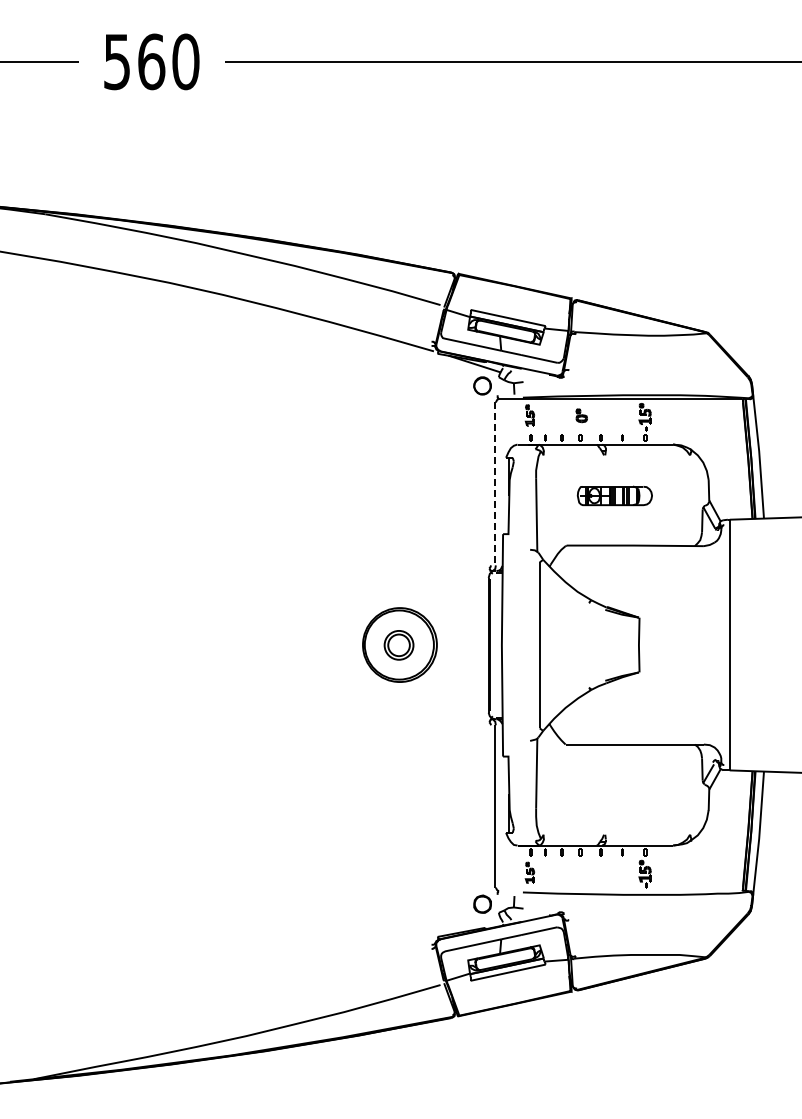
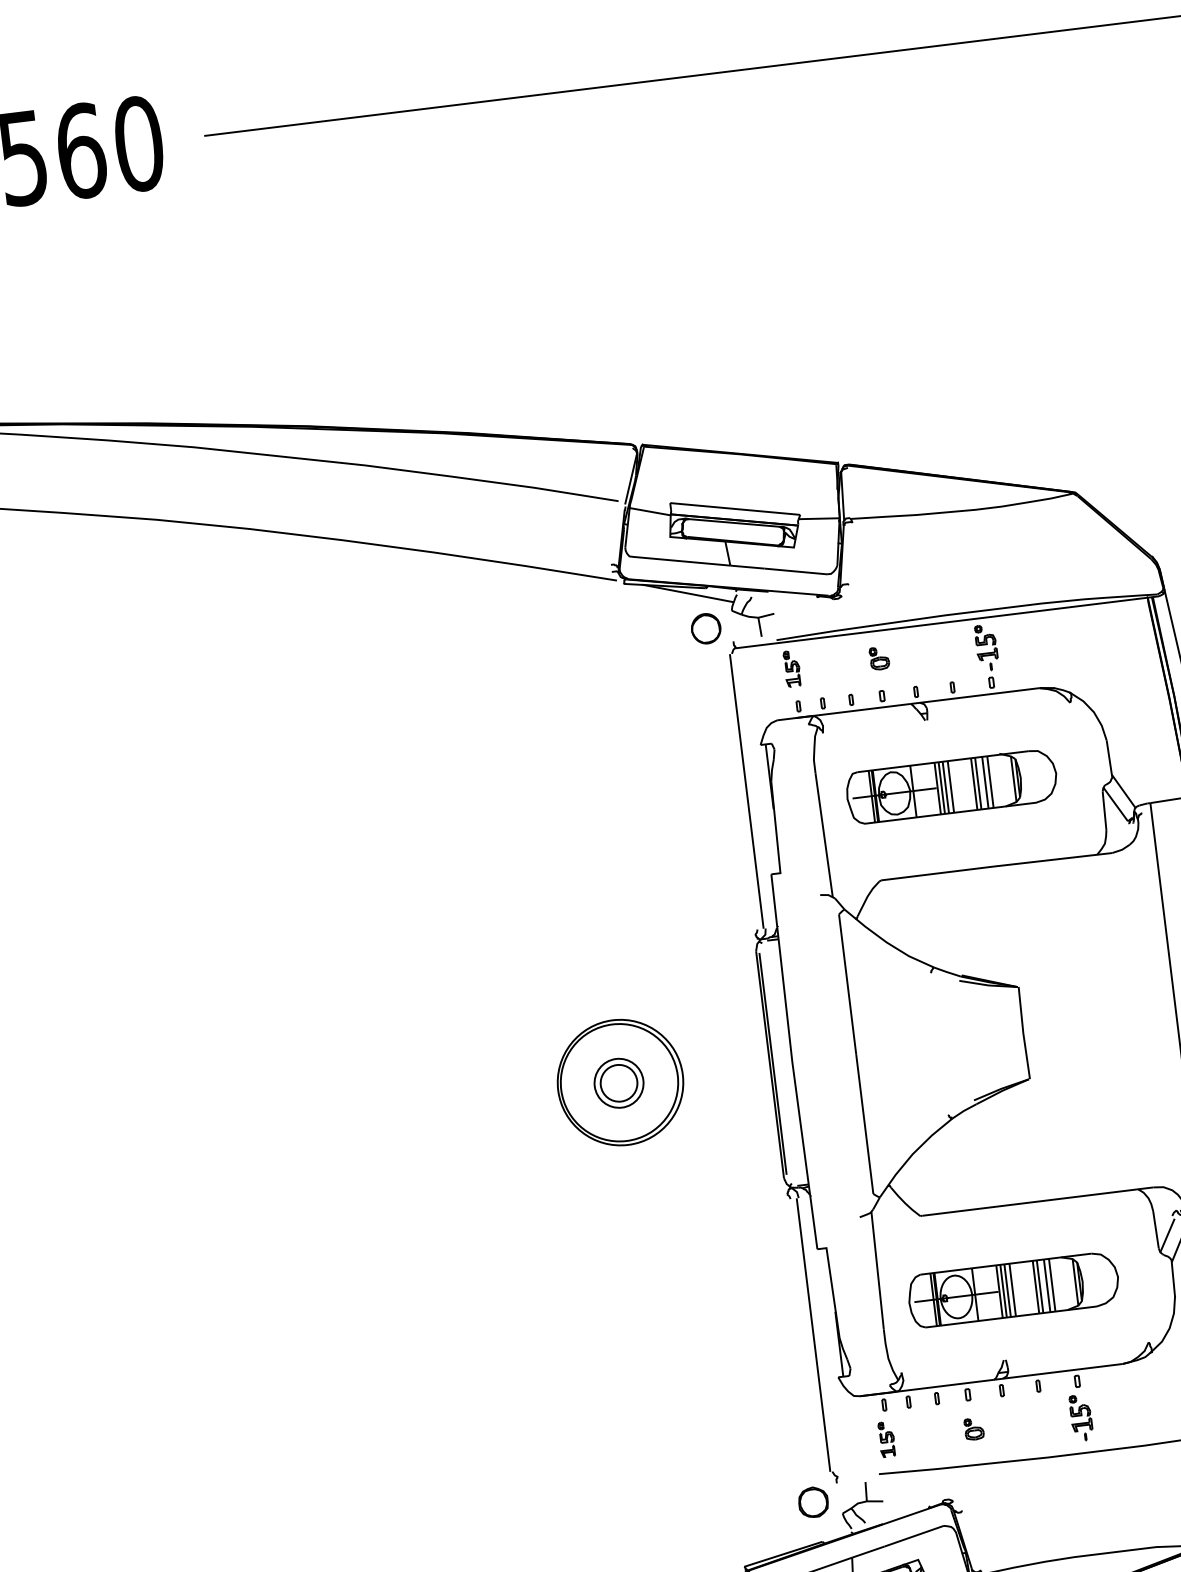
line: (494, 484) -> (746, 792), dashed -> solid
part: (614, 495) -> (951, 786), size x1.67
part: (614, 794) -> (1013, 1290), added
part: (581, 872) -> (973, 1428), added

